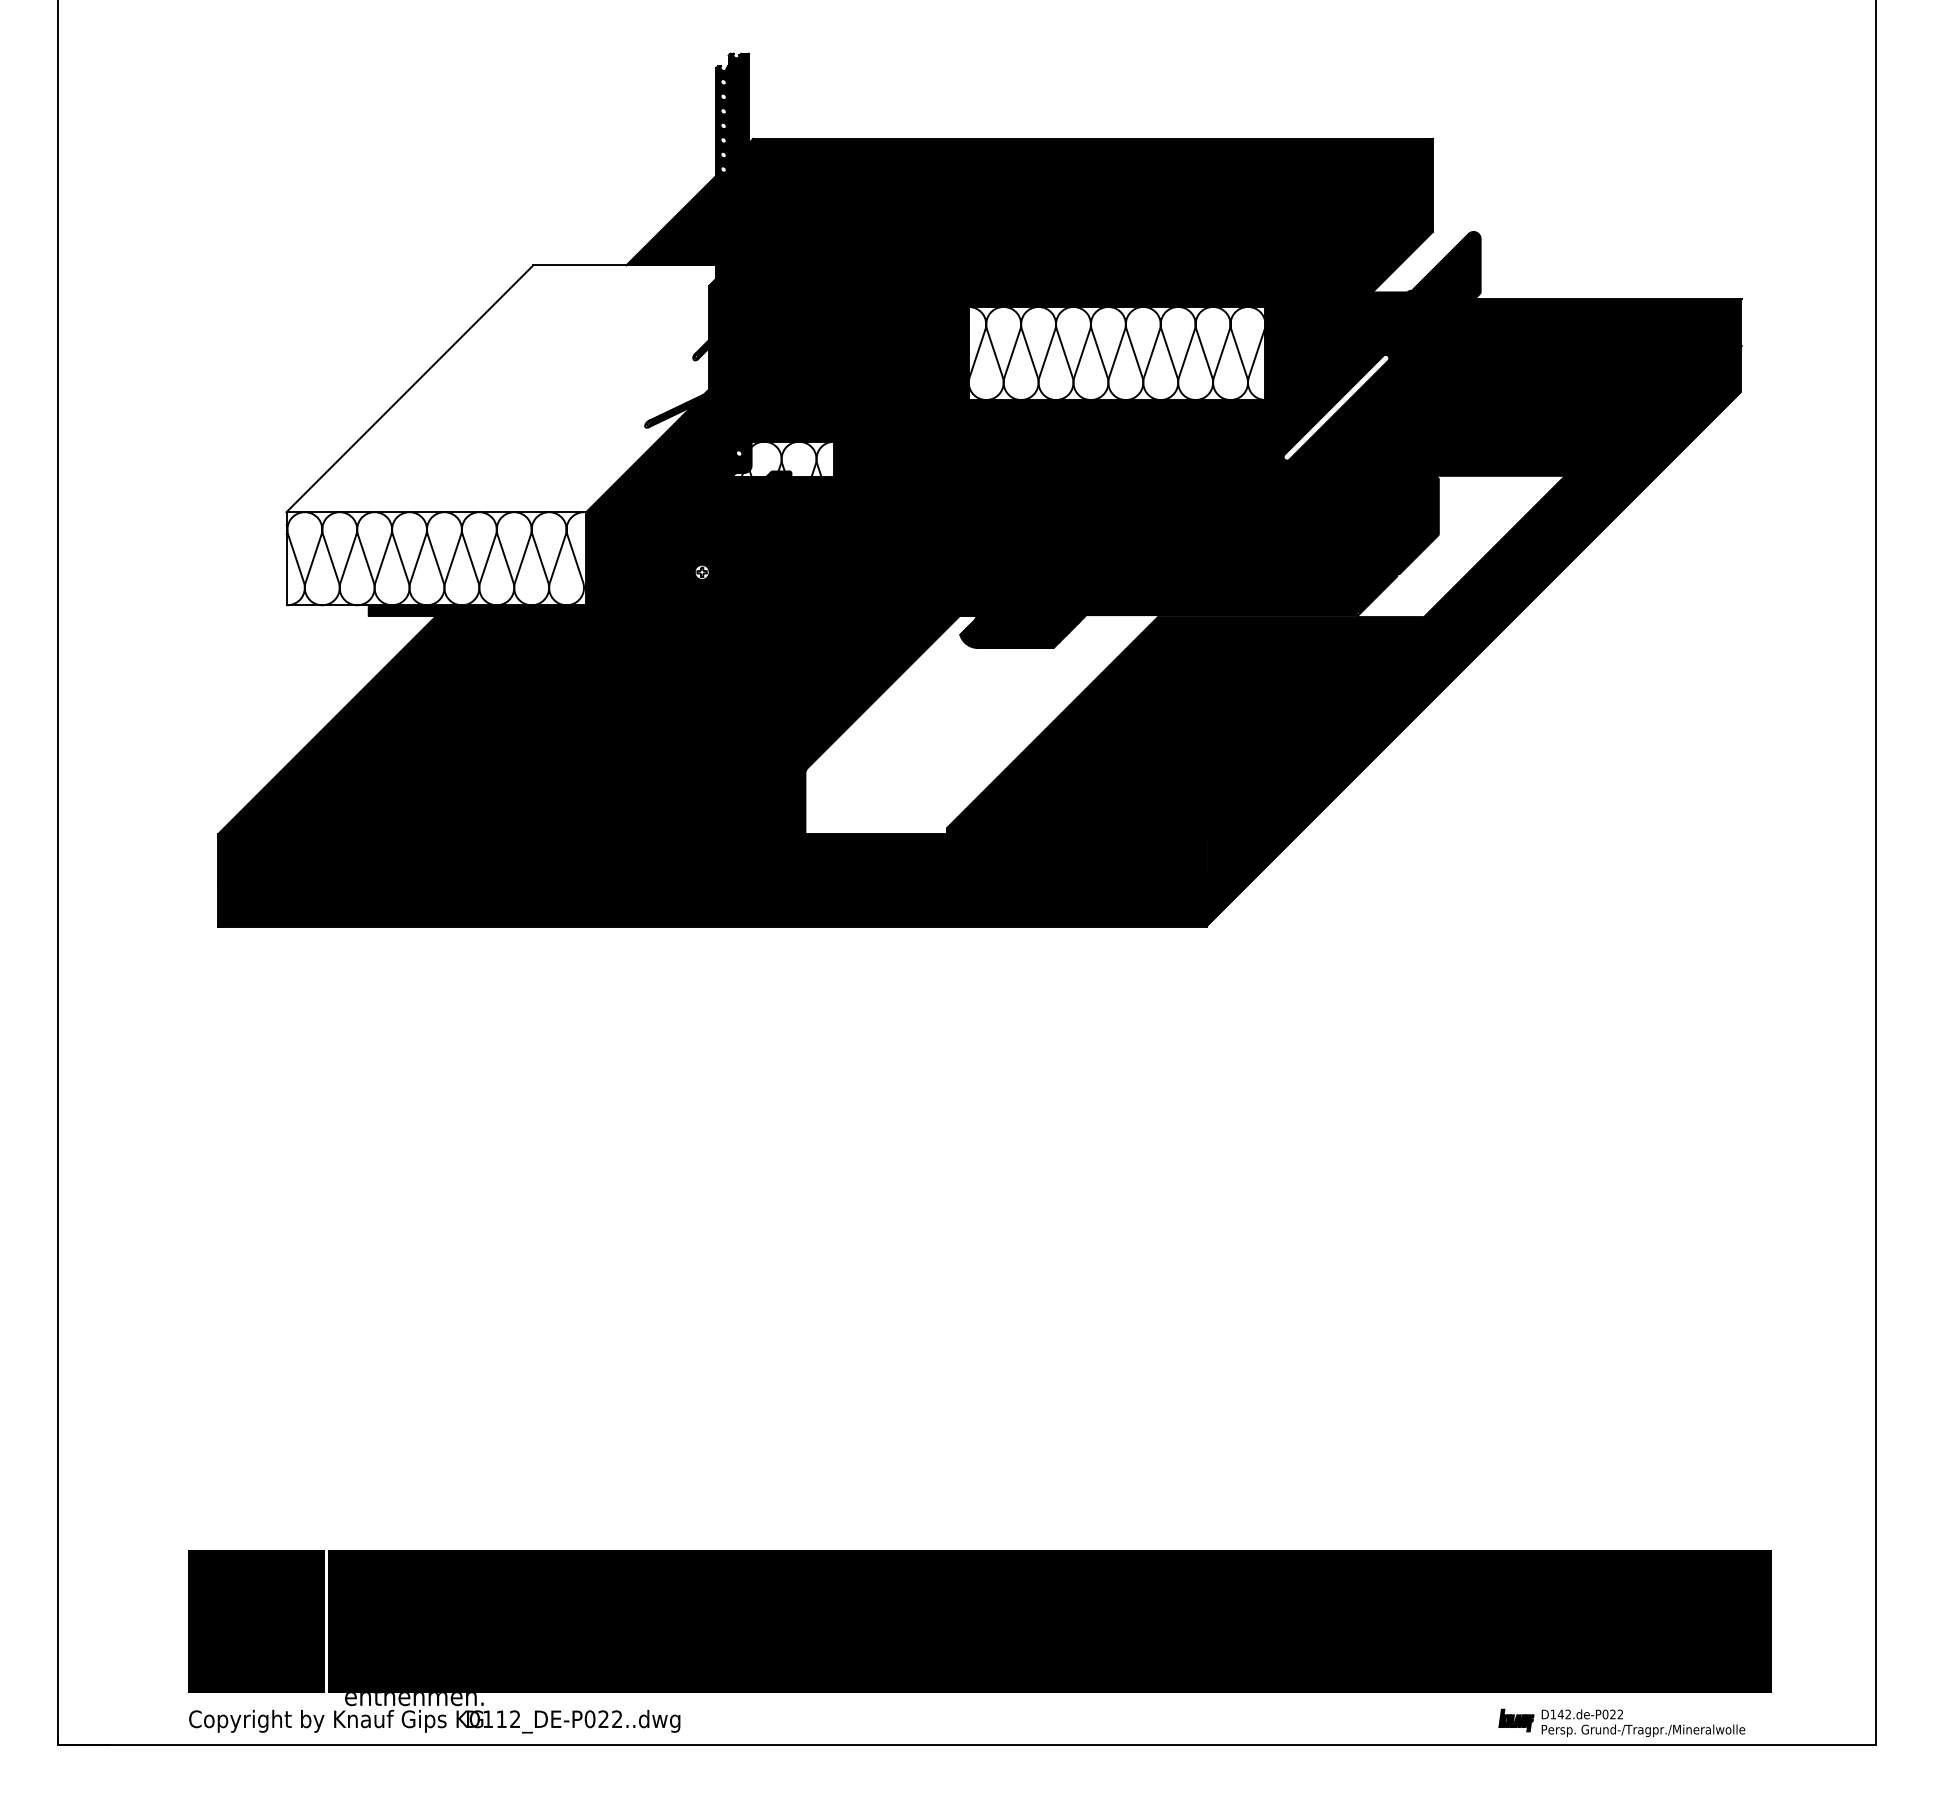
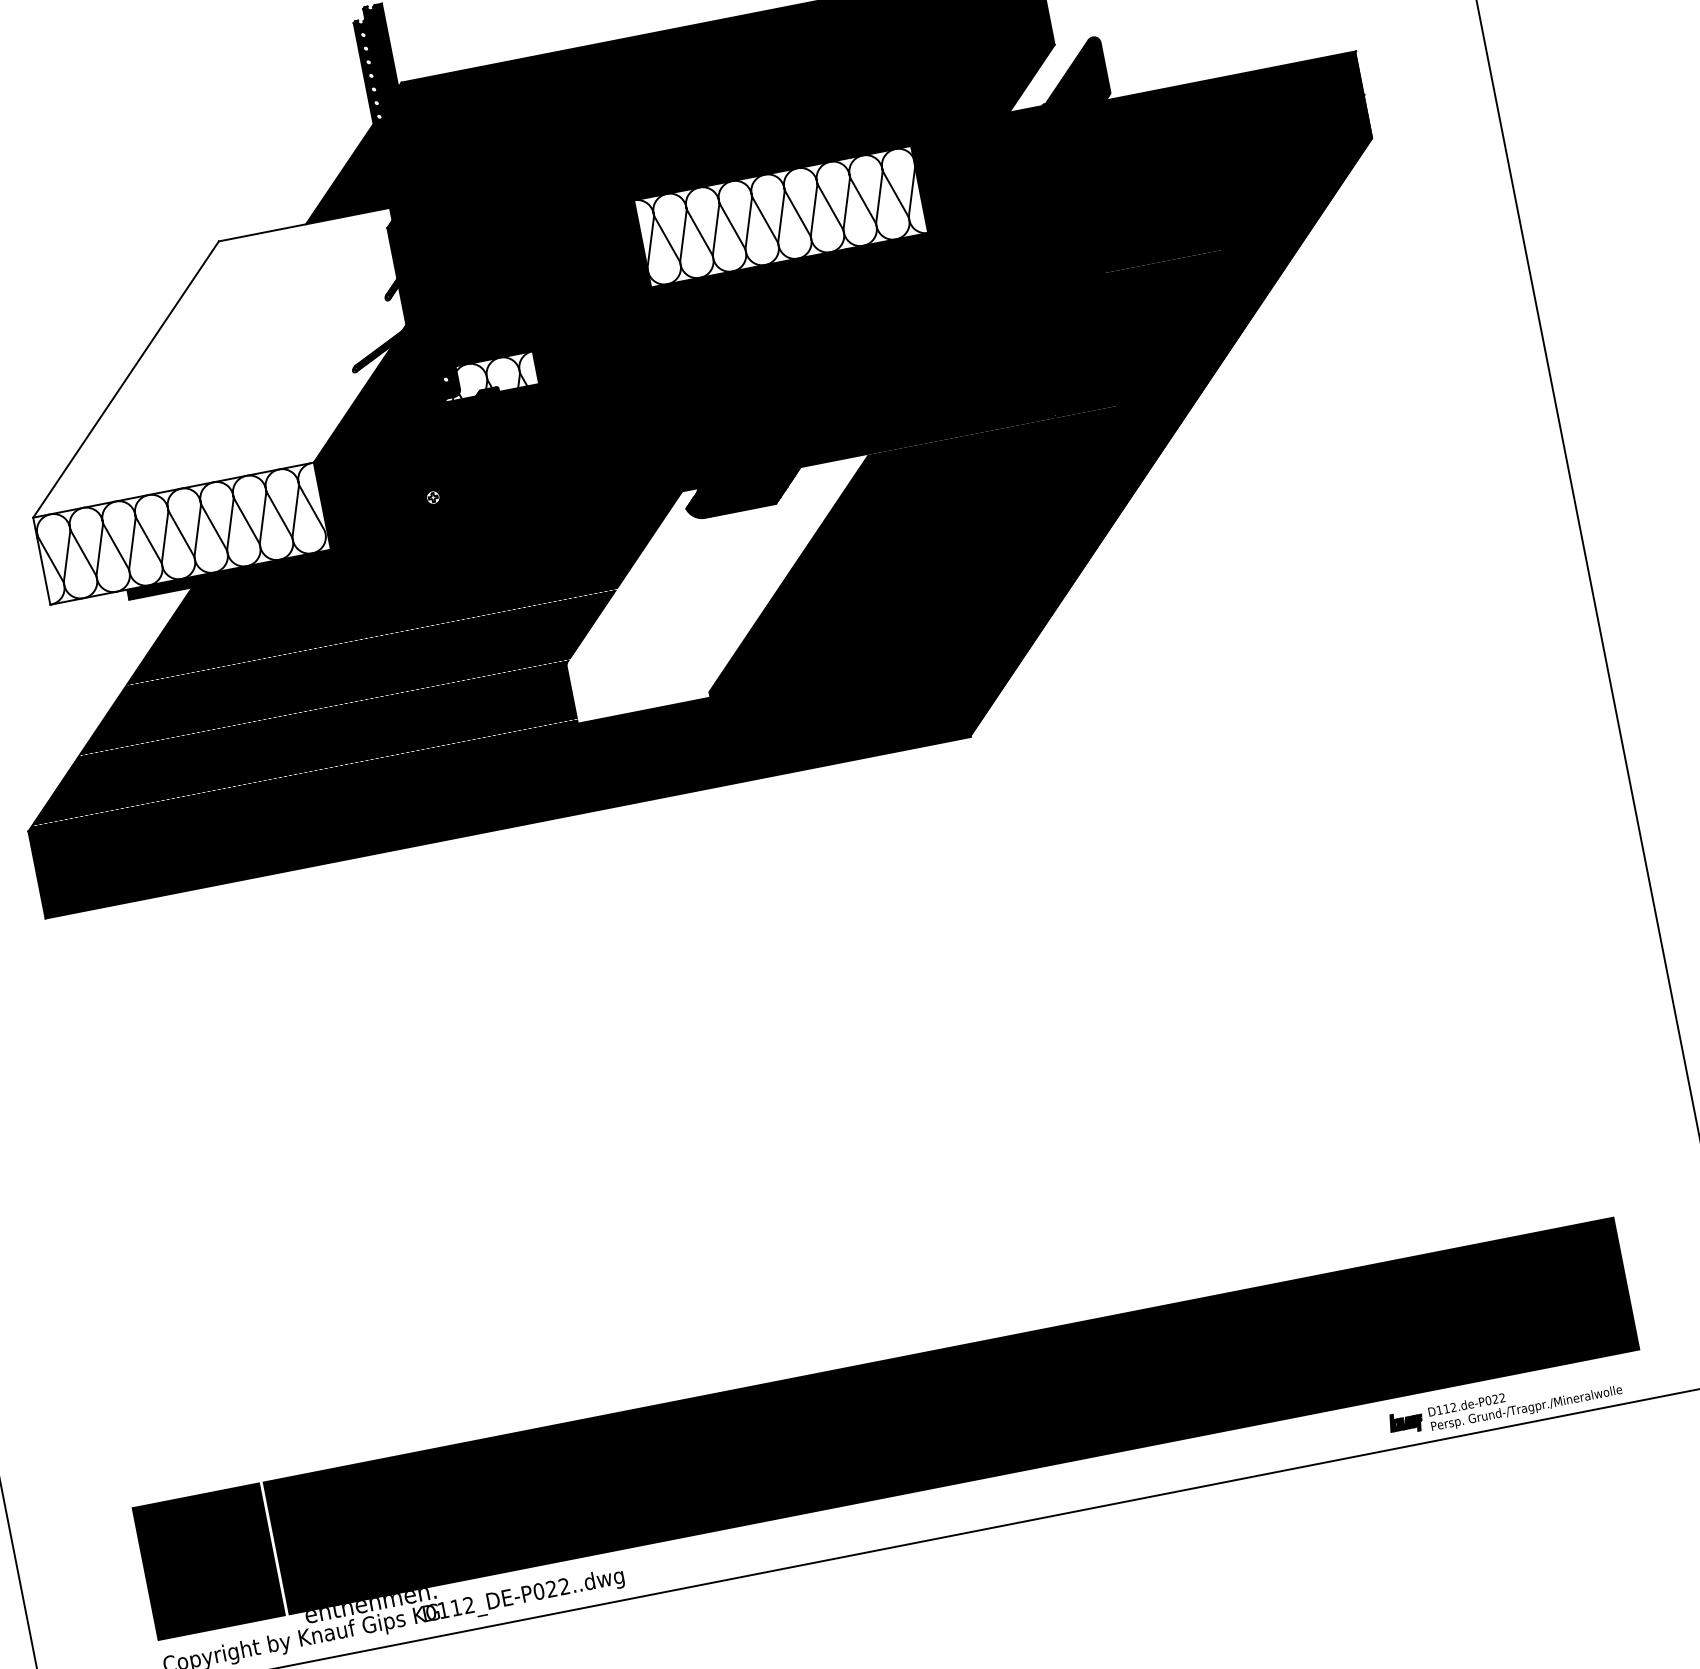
fill: (1336, 407) -> (996, 226), added
fill: (1460, 546) -> (1138, 334), added
text: (1560, 1714) -> (1446, 1408), D142.de-P022 -> D112.de-P022

